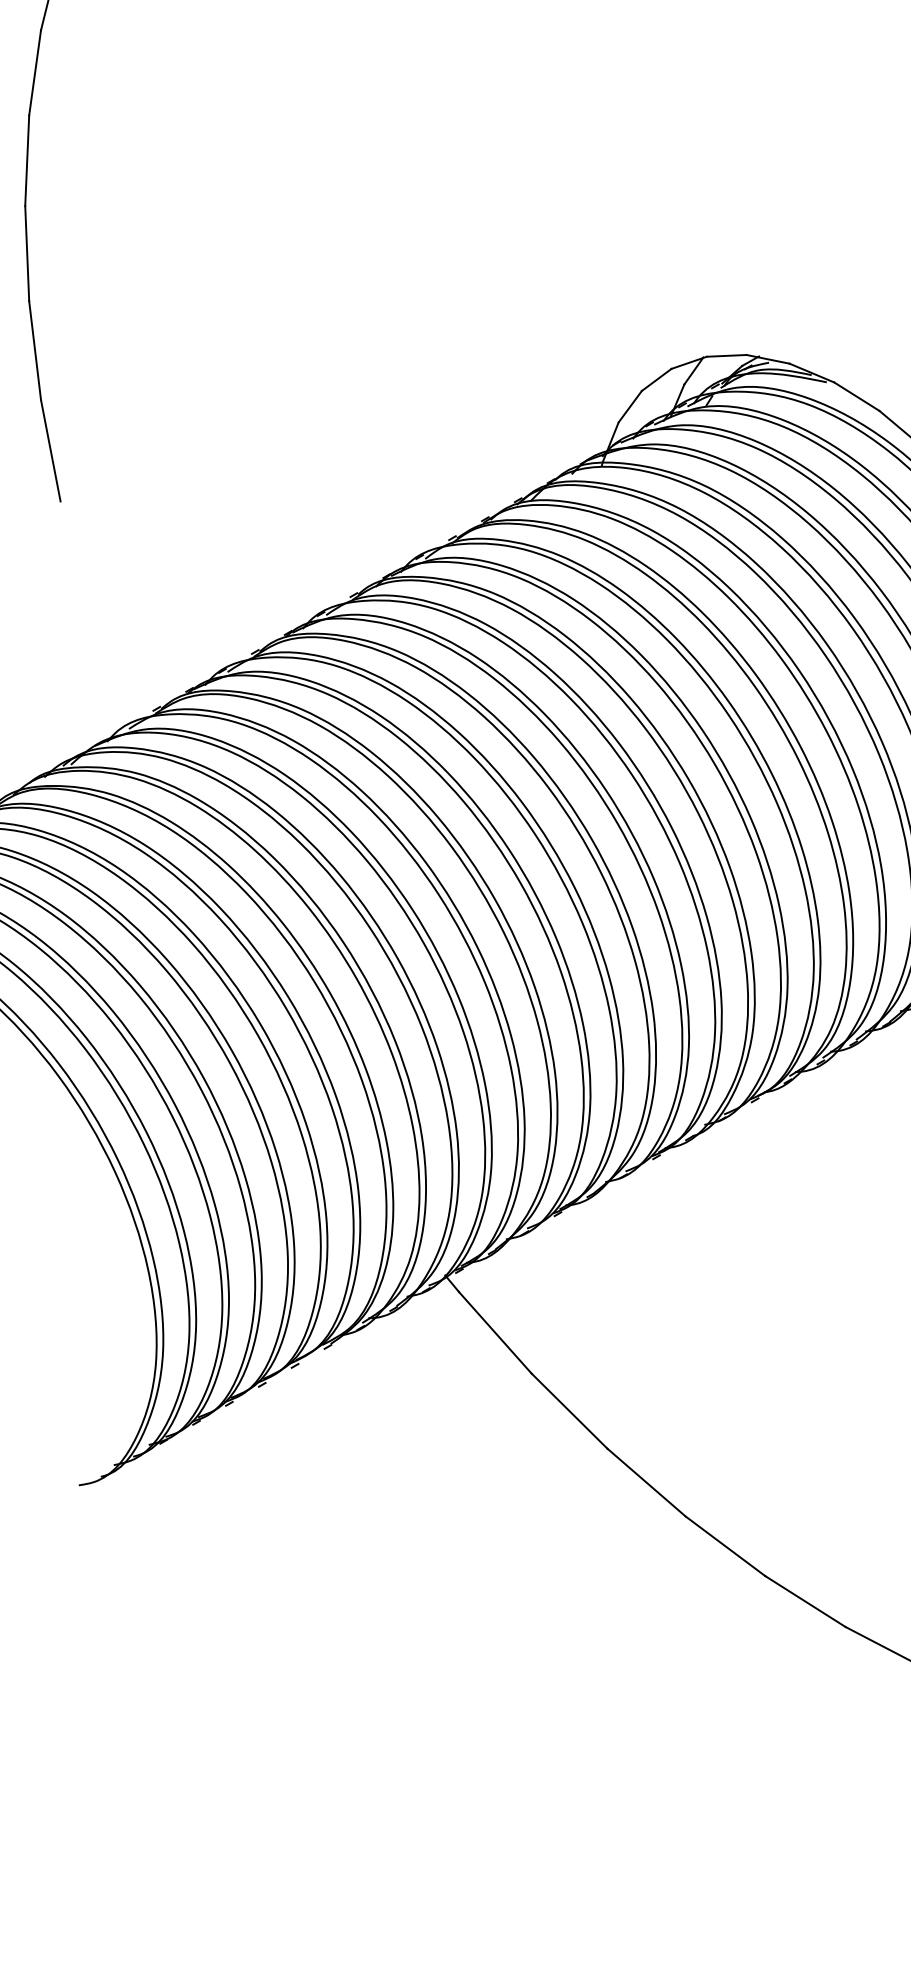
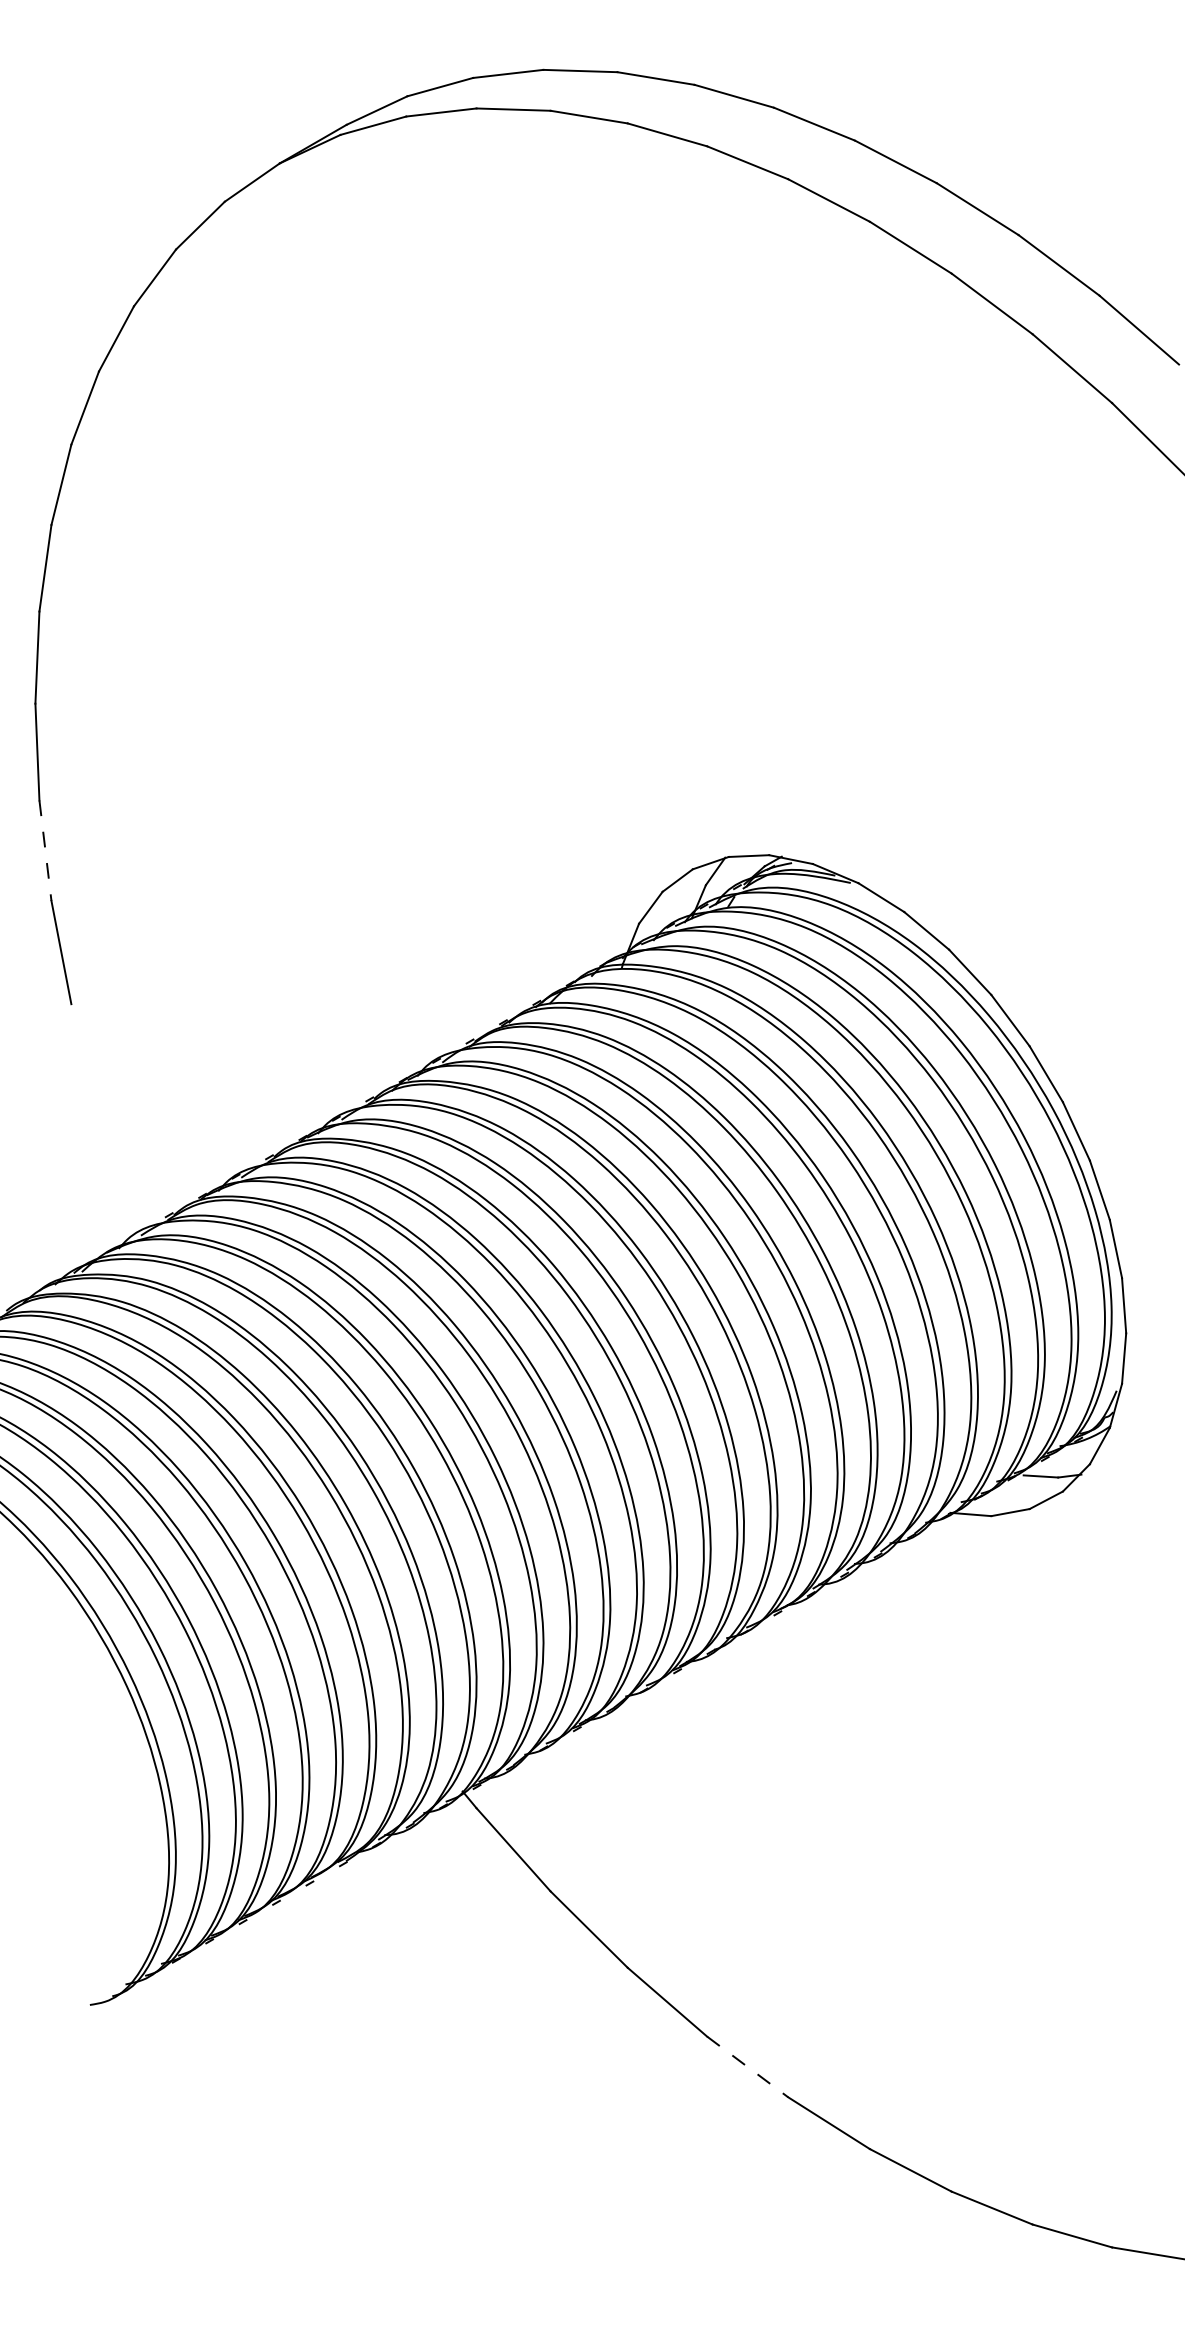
line: (35, 350) -> (45, 850), solid -> dashed
line: (725, 1545) -> (747, 2066), solid -> dashed

